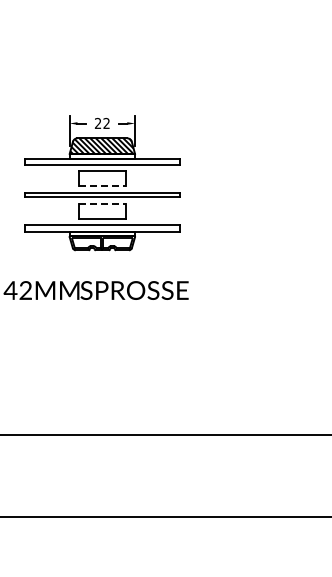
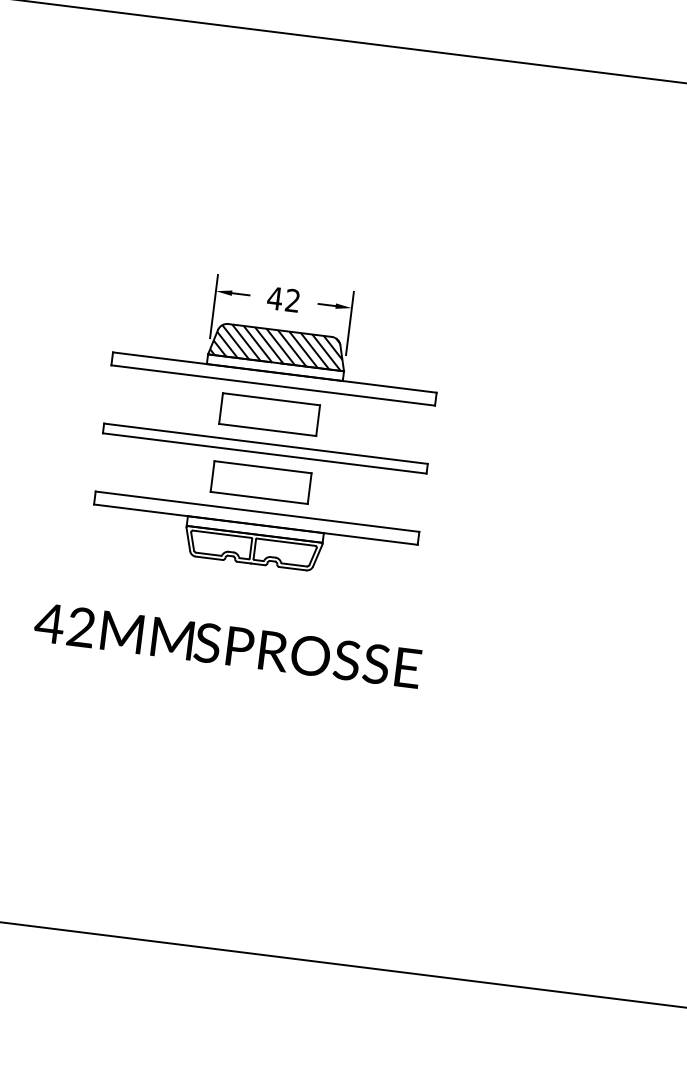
text: (97, 122) -> (274, 296), 22 -> 42
line: (102, 186) -> (267, 430), dashed -> solid
line: (102, 204) -> (263, 468), dashed -> solid

